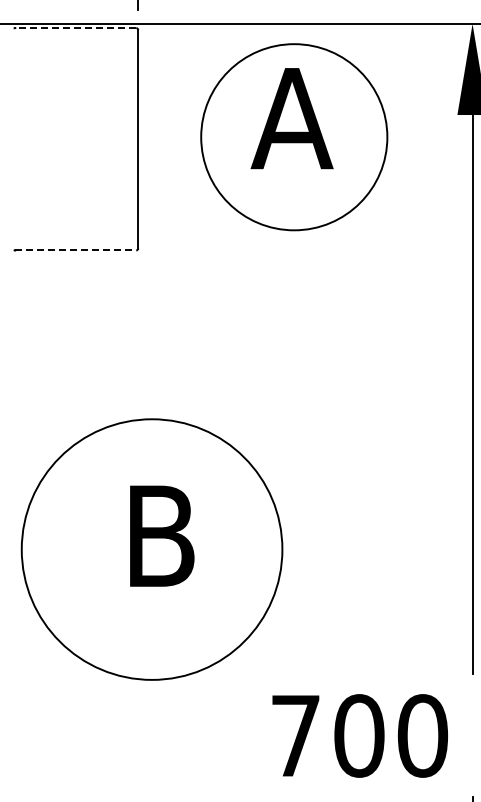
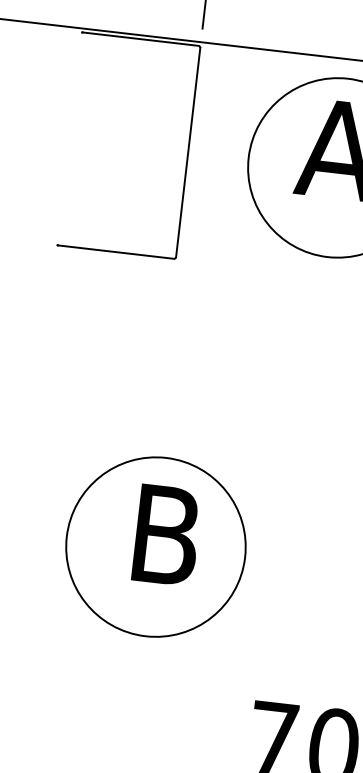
line: (75, 28) -> (140, 39), dashed -> solid
line: (76, 250) -> (116, 252), dashed -> solid
circle: (152, 549) -> (156, 547), size x0.71

